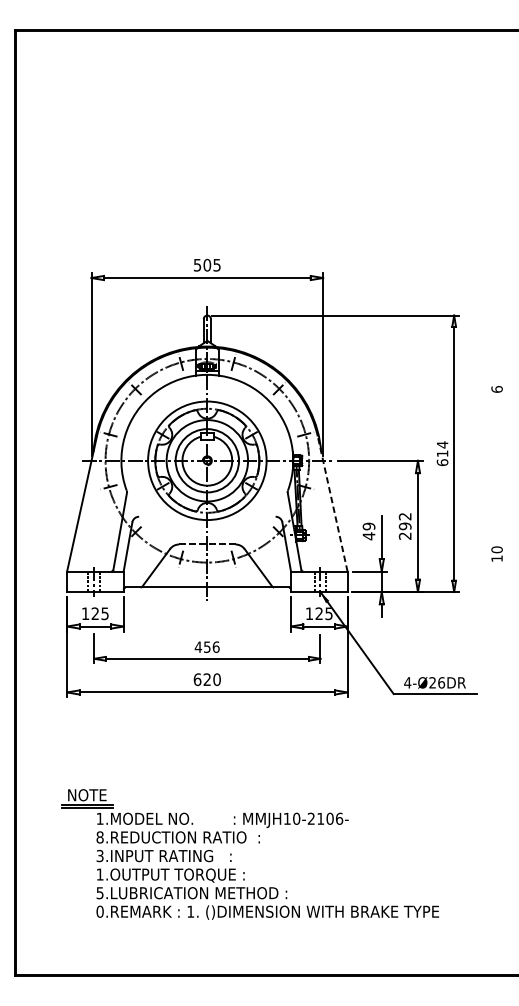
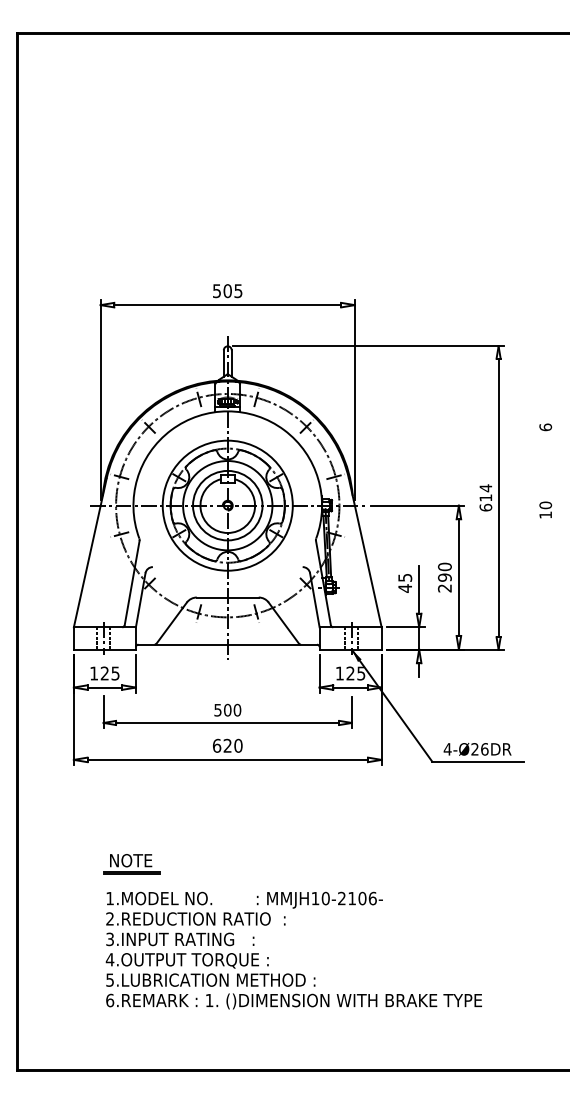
line: (332, 504) -> (365, 553), dashed -> solid
text: (404, 516) -> (444, 566), 292 -> 290
text: (368, 526) -> (404, 577), 49 -> 45
line: (207, 544) -> (227, 597), dashed -> solid
text: (496, 553) -> (545, 509), moved
text: (207, 646) -> (227, 709), 456 -> 500
part: (87, 798) -> (131, 864), moved
text: (100, 836) -> (110, 918), 8.REDUCTION -> 2.REDUCTION
text: (99, 874) -> (109, 959), 1.OUTPUT -> 4.OUTPUT
text: (100, 910) -> (110, 999), 0.REMARK -> 6.REMARK

